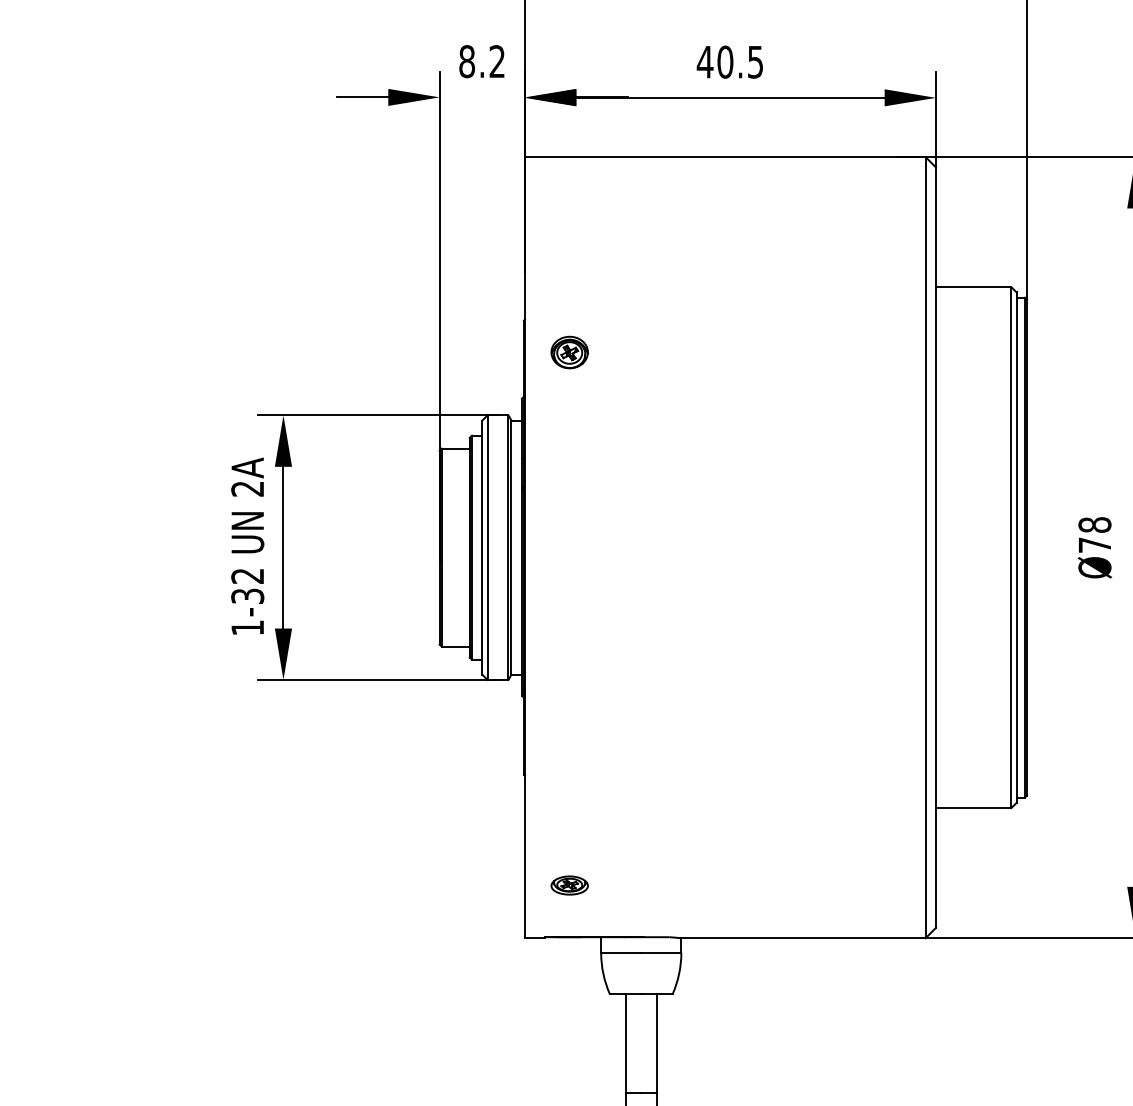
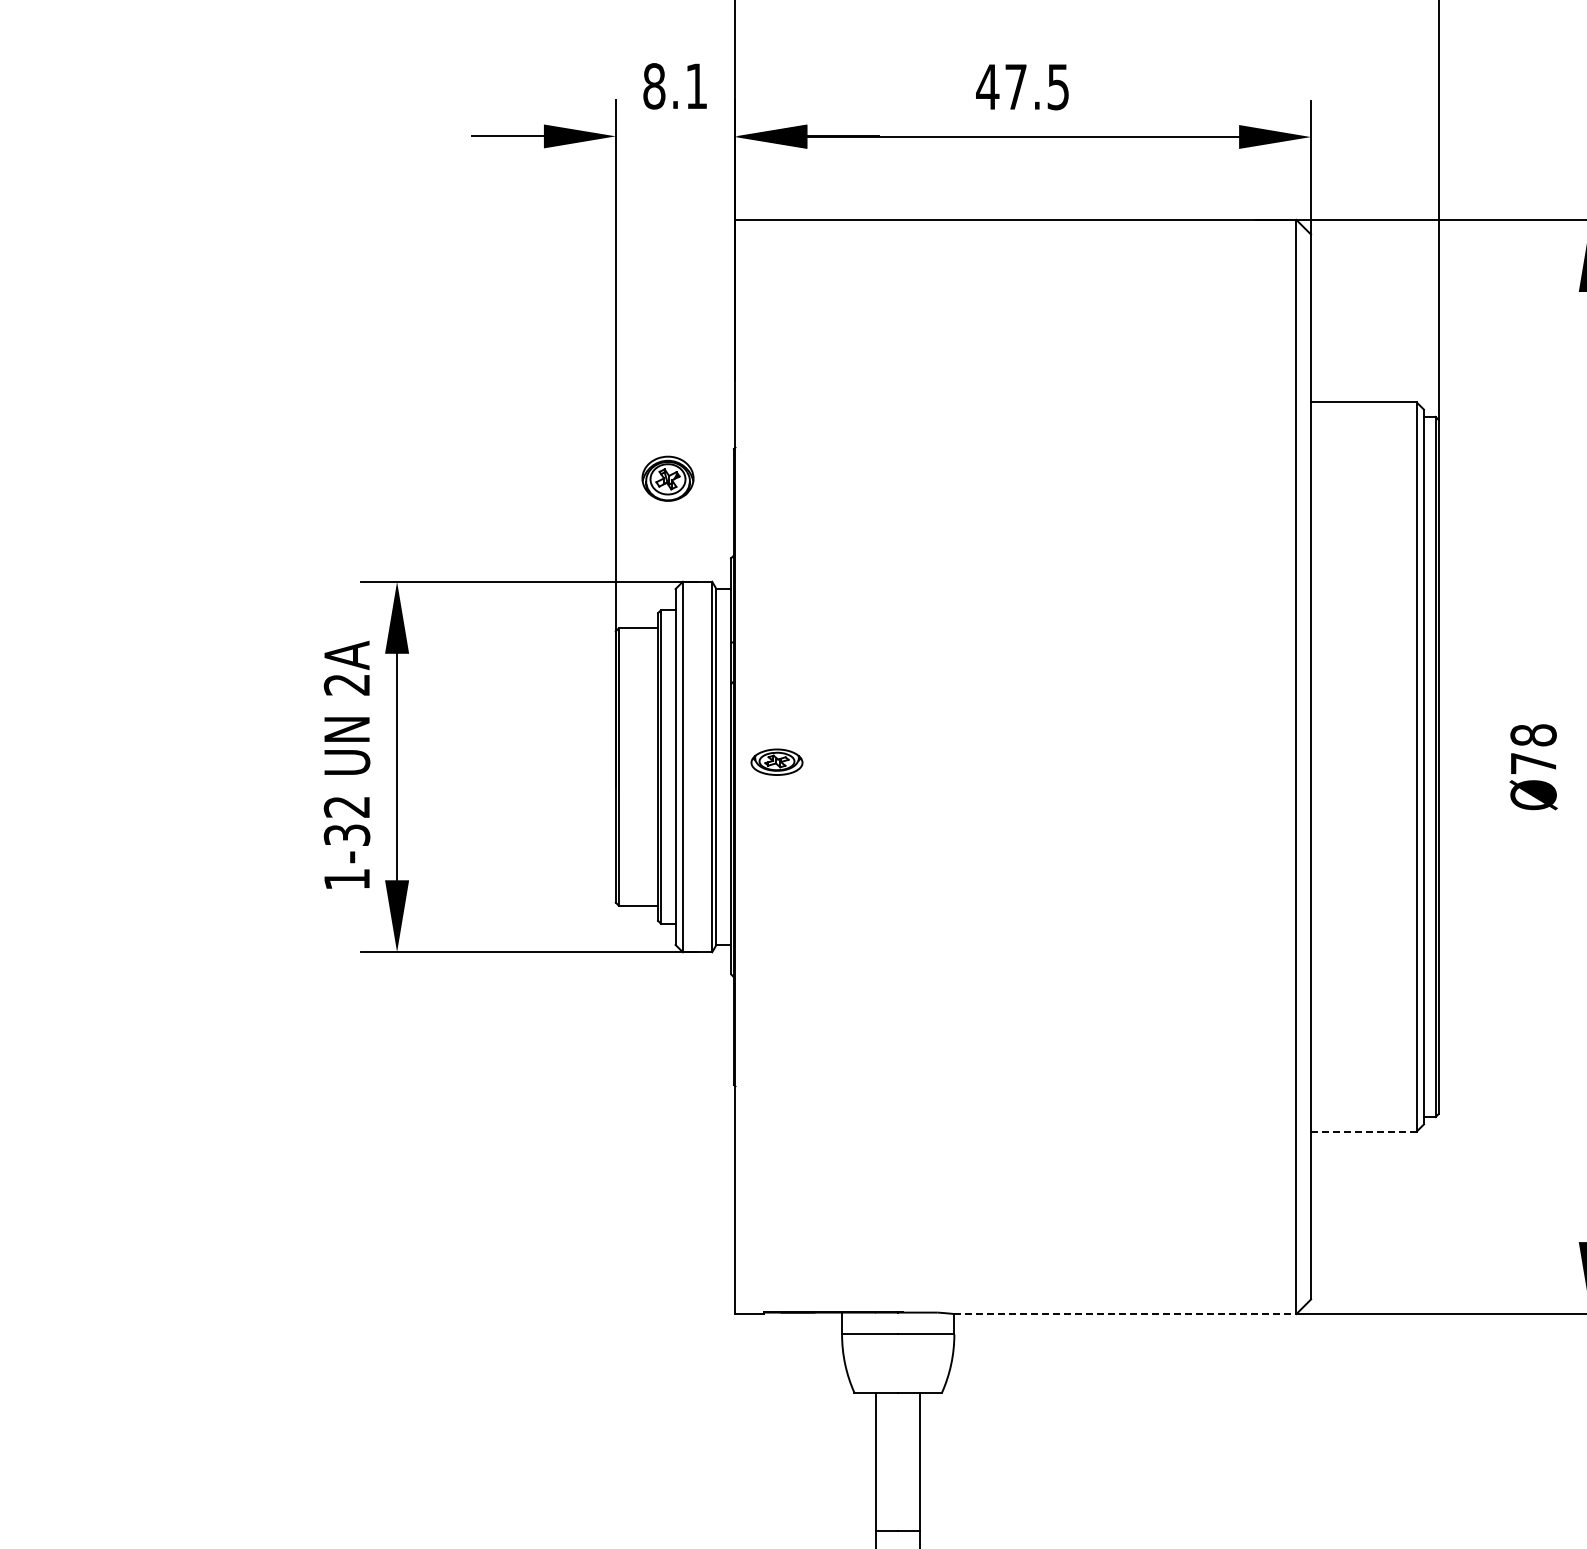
text: (497, 61) -> (696, 85), 8.2 -> 8.1
text: (725, 61) -> (1016, 86), 40.5 -> 47.5
part: (569, 352) -> (667, 478), moved
line: (973, 807) -> (1363, 1131), solid -> dashed
part: (569, 885) -> (776, 761), moved
line: (803, 938) -> (1125, 1314), solid -> dashed

